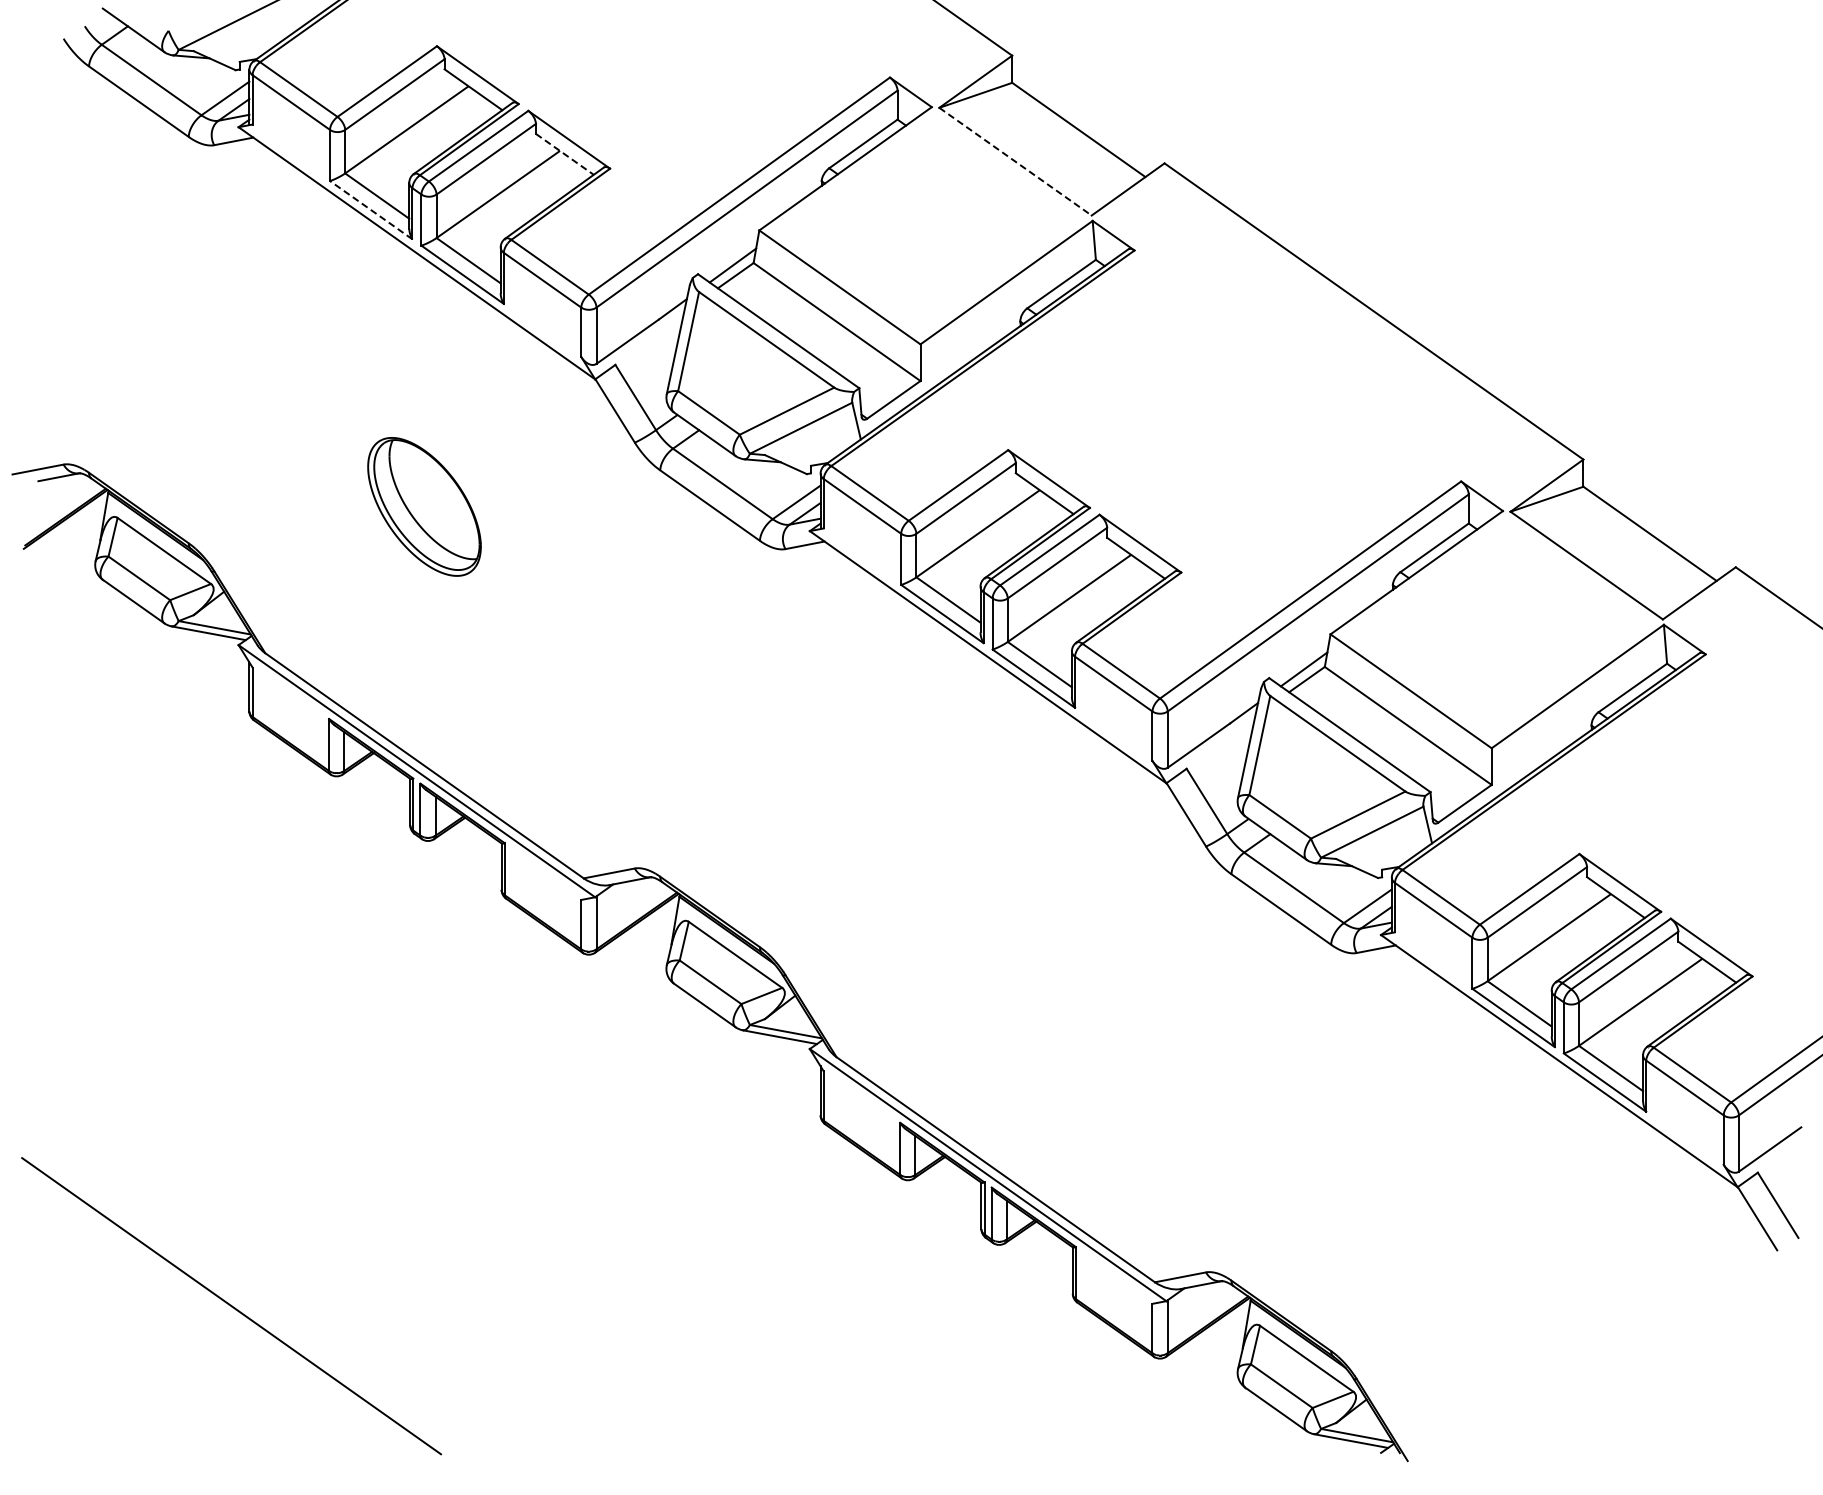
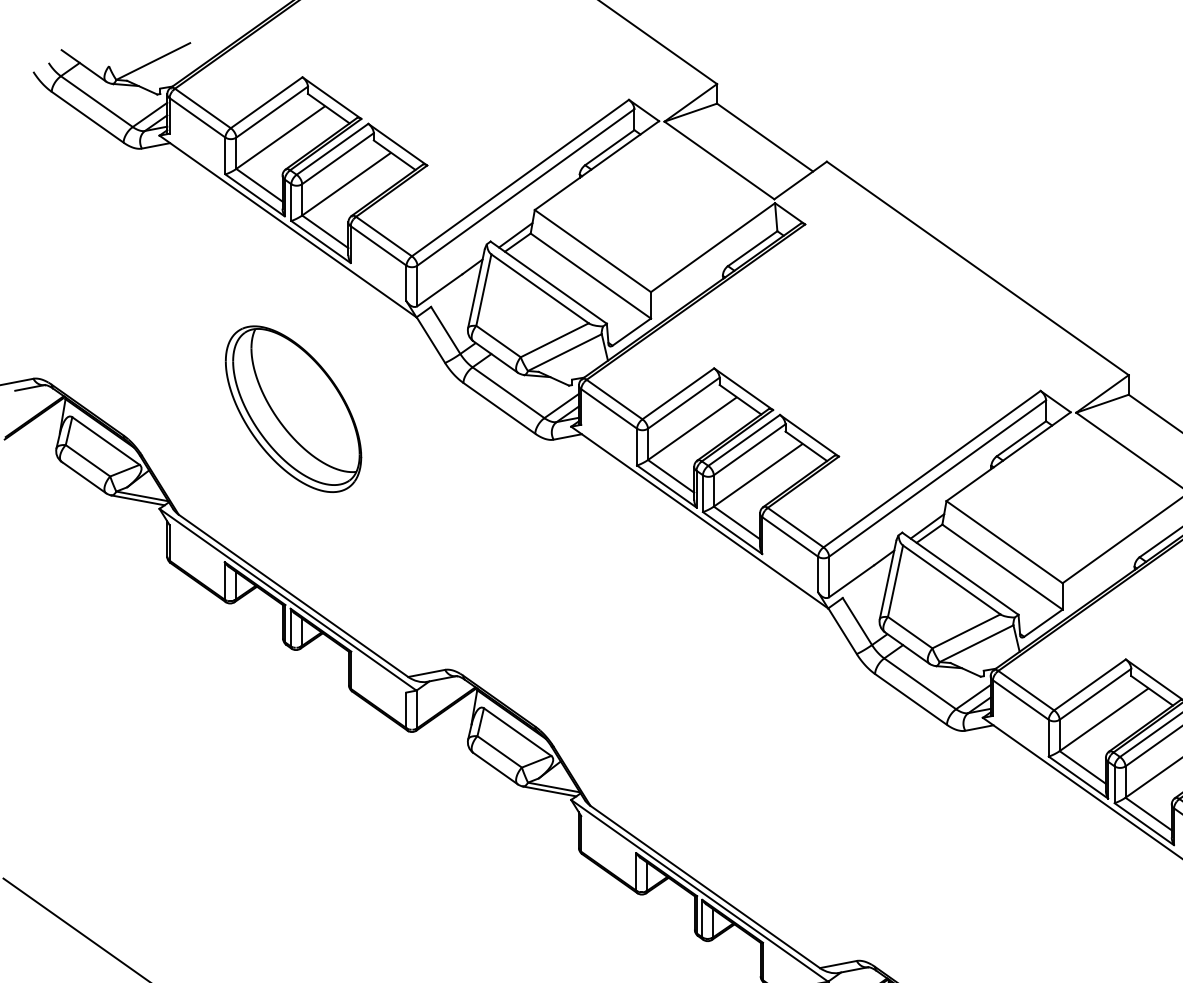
line: (565, 154) -> (395, 155), dashed -> solid
line: (1015, 161) -> (719, 160), dashed -> solid
line: (370, 209) -> (254, 194), dashed -> solid
part: (424, 506) -> (293, 408), size x1.67

